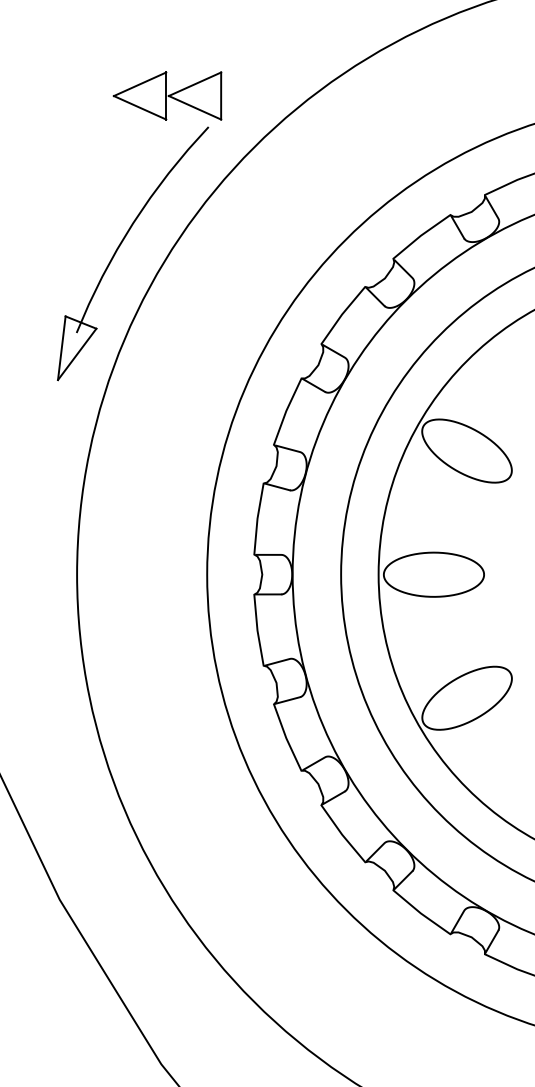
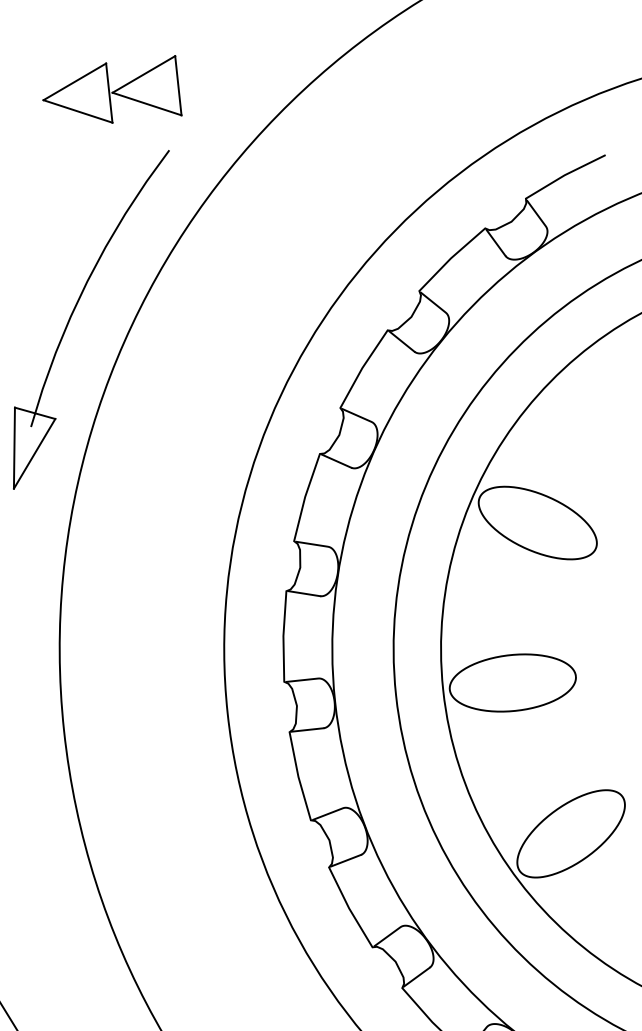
part: (167, 95) -> (110, 92), moved

